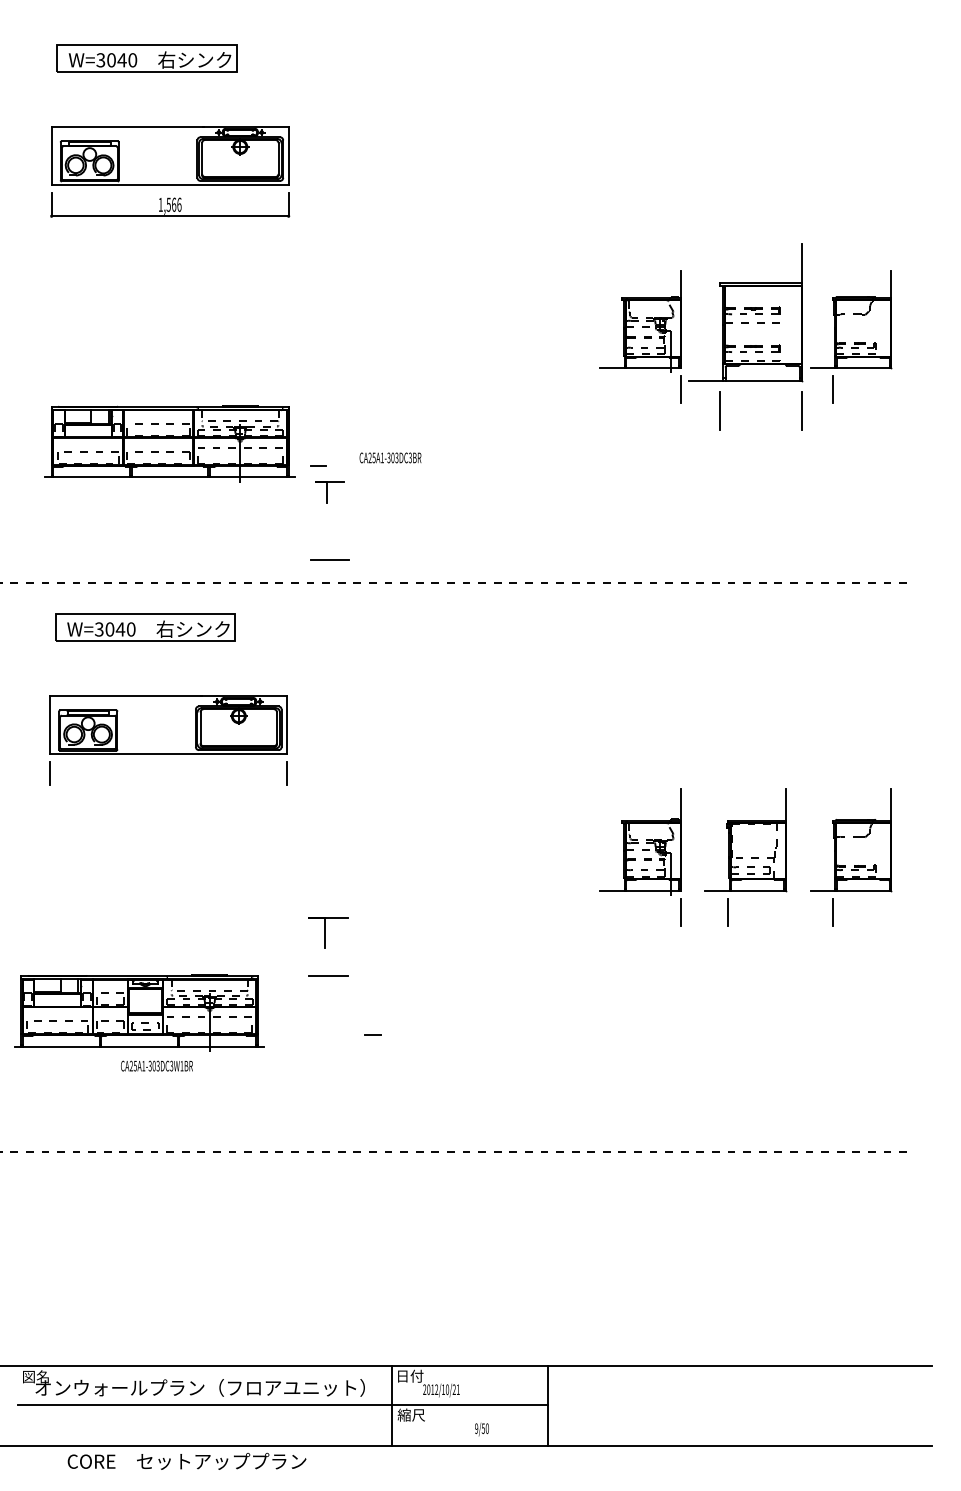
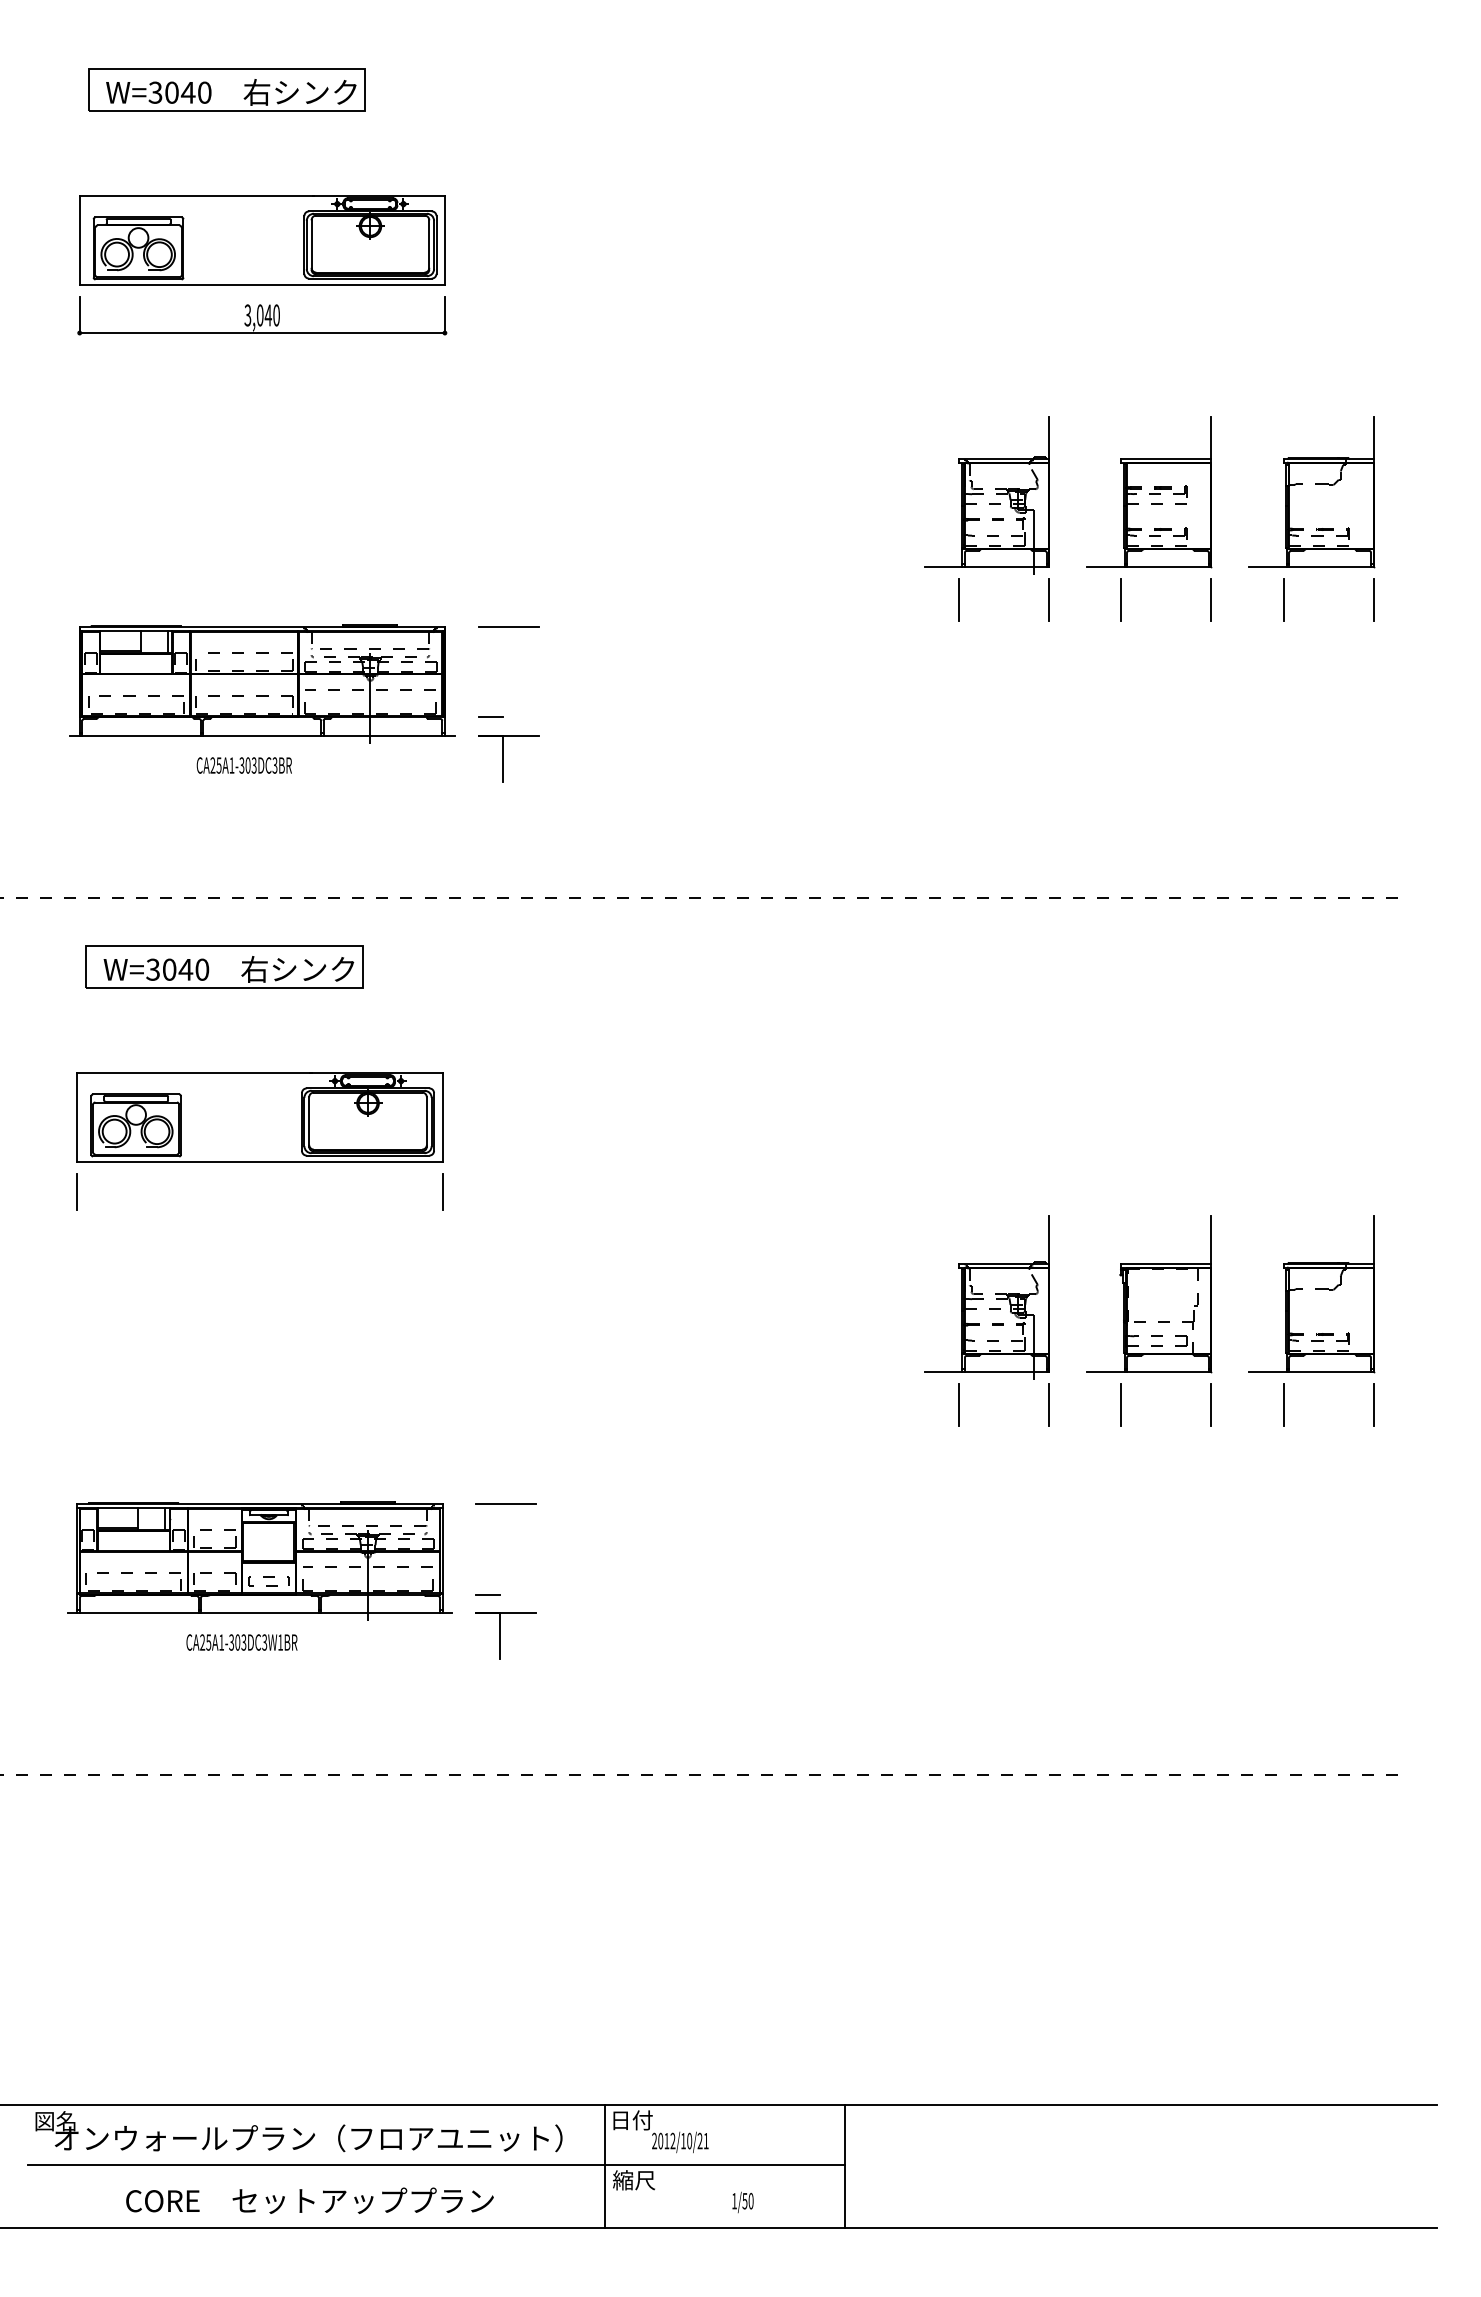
text: (169, 204) -> (261, 314), 1,566 -> 3,040
part: (745, 336) -> (1148, 518), size x0.71
line: (622, 389) -> (959, 599), added
line: (891, 389) -> (1373, 599), added
text: (390, 457) -> (244, 764), moved
part: (329, 491) -> (507, 757), size x1.43
line: (329, 559) -> (507, 626), moved
line: (622, 911) -> (959, 1404), added
line: (786, 911) -> (1211, 1404), added
line: (891, 911) -> (1373, 1404), added
part: (328, 932) -> (506, 1635), moved
part: (139, 1012) -> (259, 1559), moved
line: (372, 1034) -> (487, 1593), moved
text: (476, 1428) -> (734, 2200), 9/50 -> 1/50
text: (186, 1460) -> (309, 2199), moved

